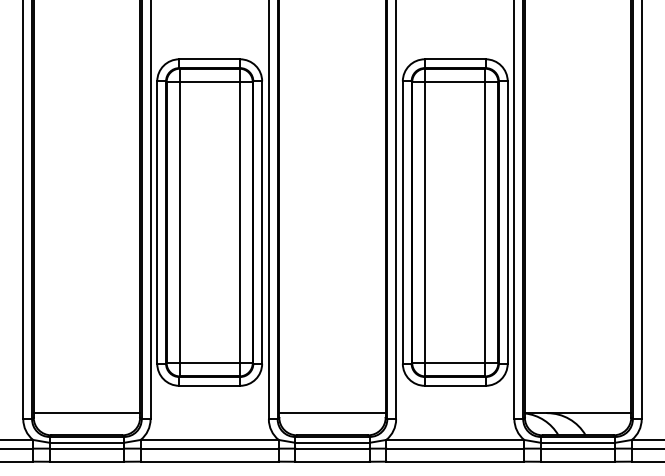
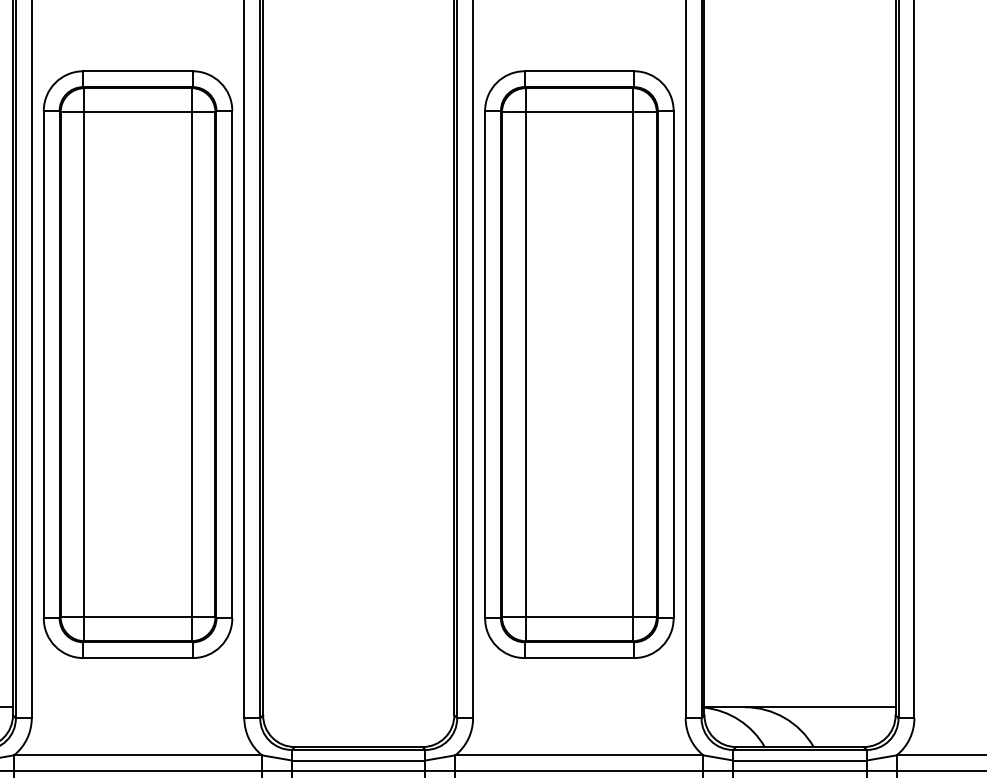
line: (332, 413) -> (358, 707), removed

